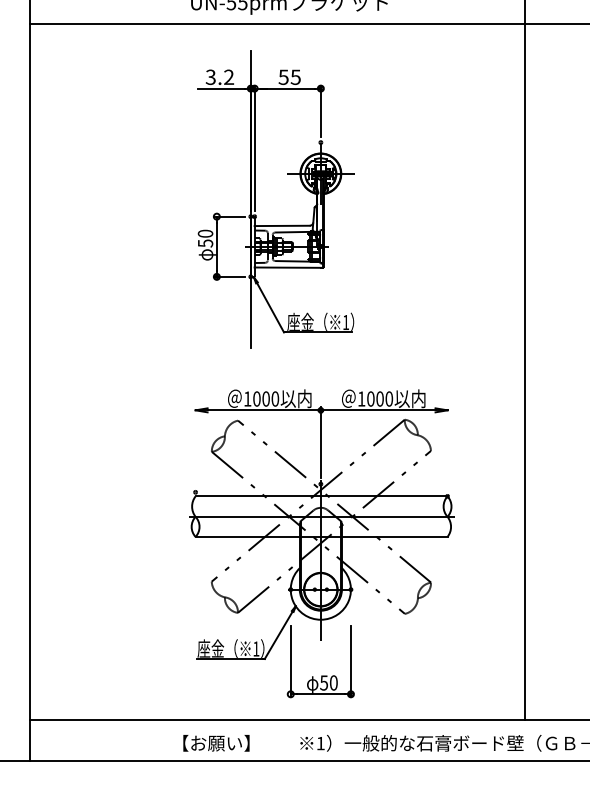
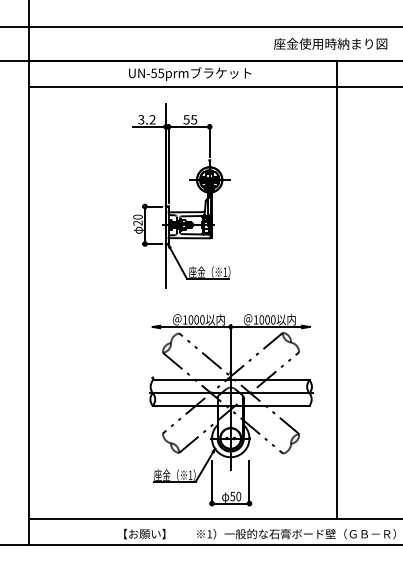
text: (204, 242) -> (137, 222), 50 -> 20
part: (322, 544) -> (231, 410), moved

